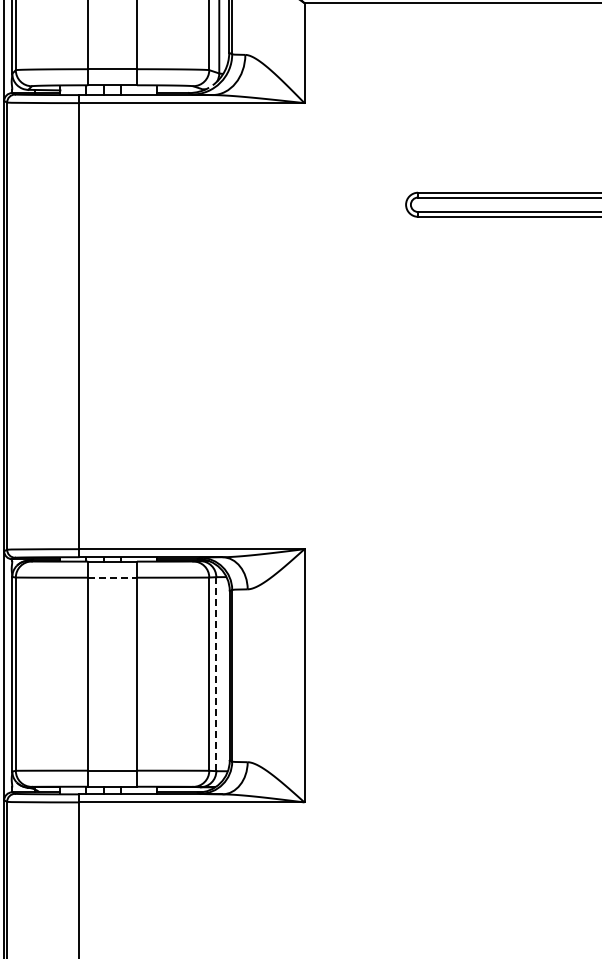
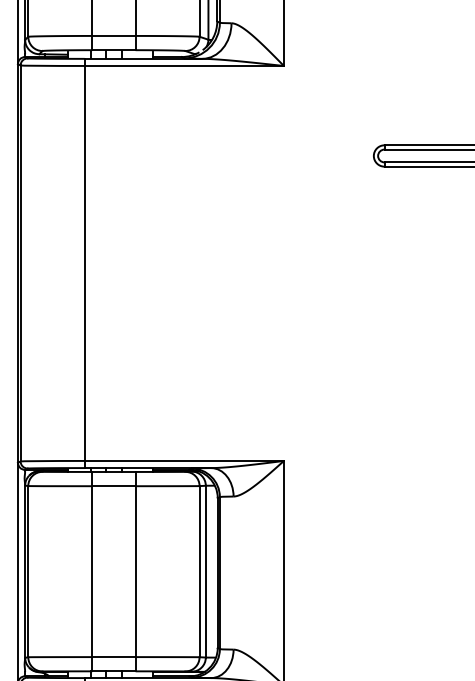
line: (113, 577) -> (114, 486), dashed -> solid
line: (216, 674) -> (205, 571), dashed -> solid

